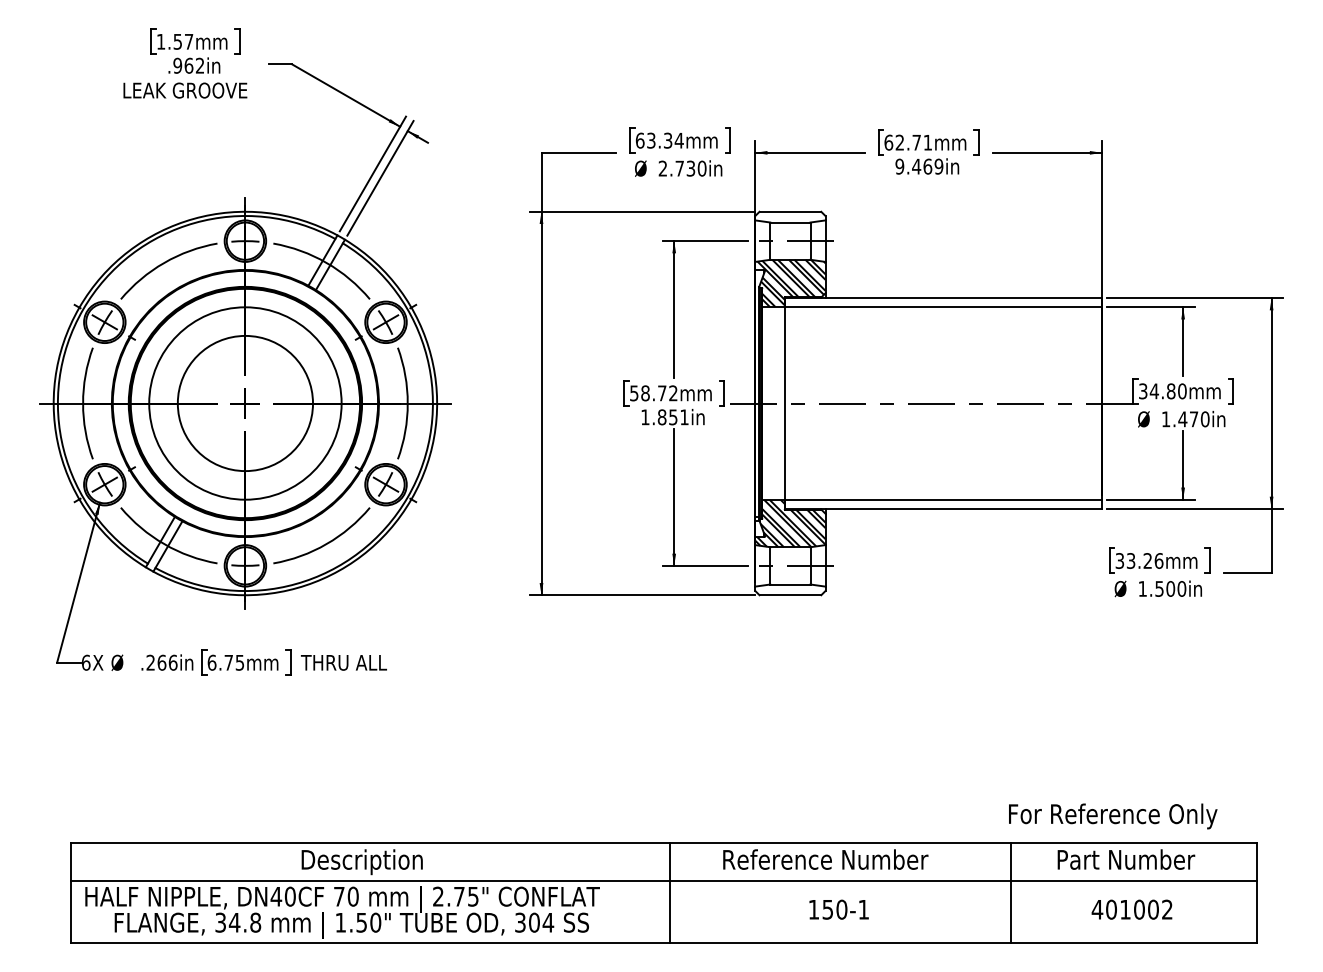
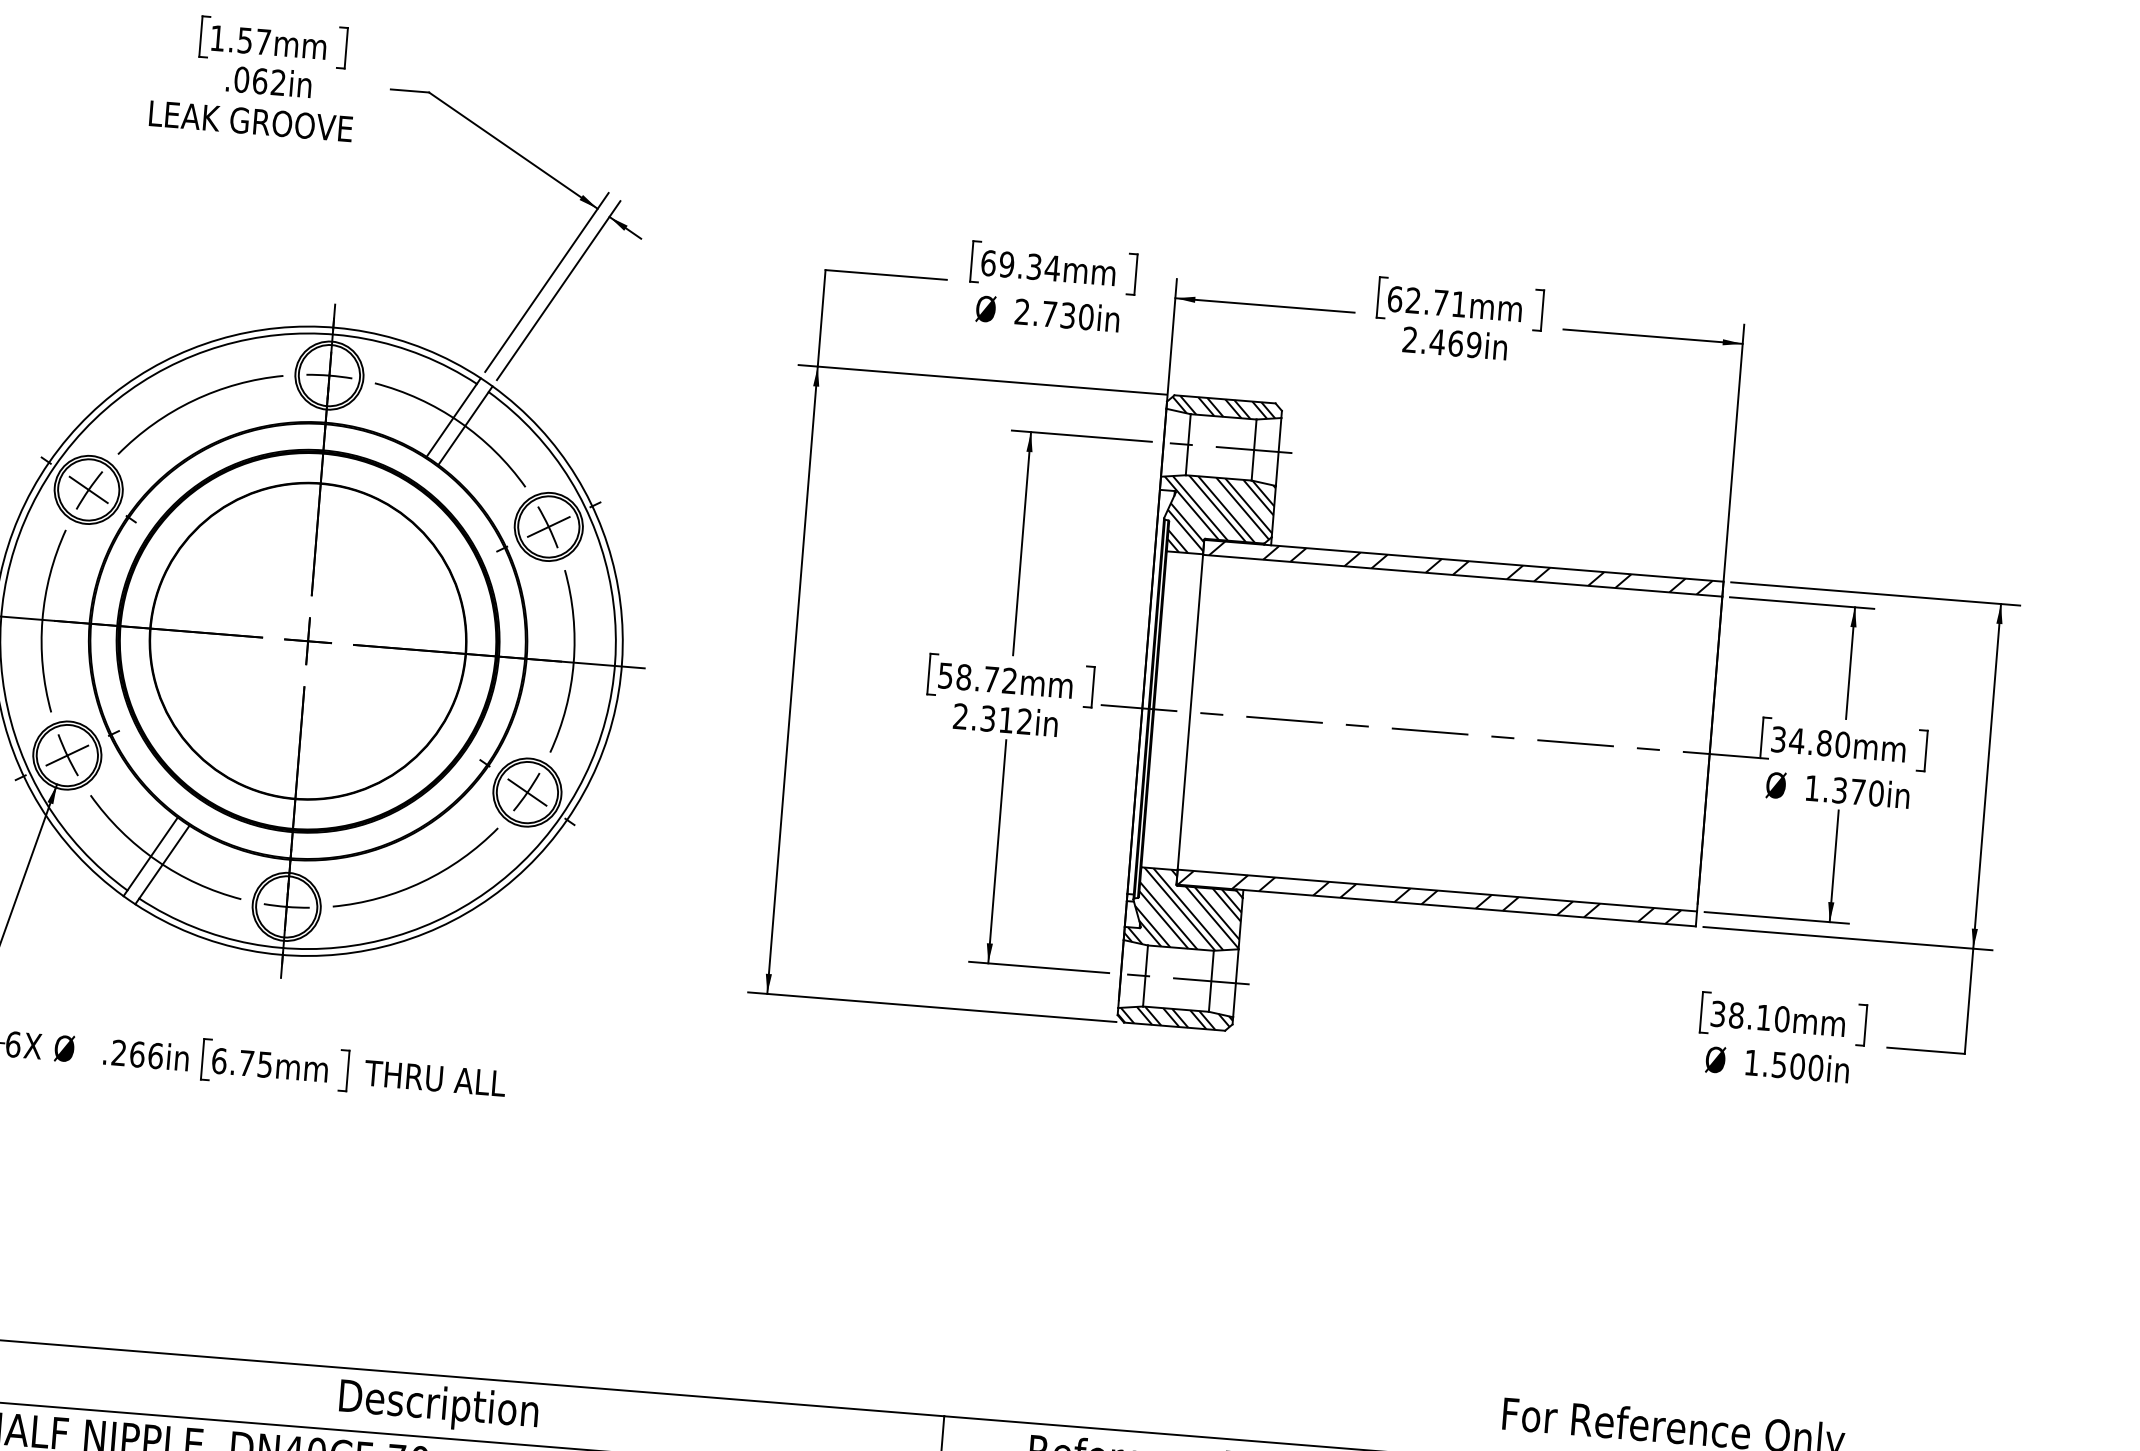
text: (177, 65) -> (241, 79), .962in -> .062in
text: (651, 140) -> (1007, 264), 63.34mm -> 69.34mm
text: (899, 166) -> (1409, 339), 9.469in -> 2.469in
hatch: (789, 216) -> (1222, 406), added
hatch: (941, 302) -> (1460, 567), added
circle: (244, 403) -> (306, 641), size x1.43
text: (664, 417) -> (991, 719), 1.851in -> 2.312in
text: (1182, 419) -> (1839, 790), 1.470in -> 1.370in
hatch: (938, 503) -> (1428, 896), added
text: (1144, 560) -> (1758, 1016), 33.26mm -> 38.10mm
hatch: (790, 589) -> (1175, 1017), added

